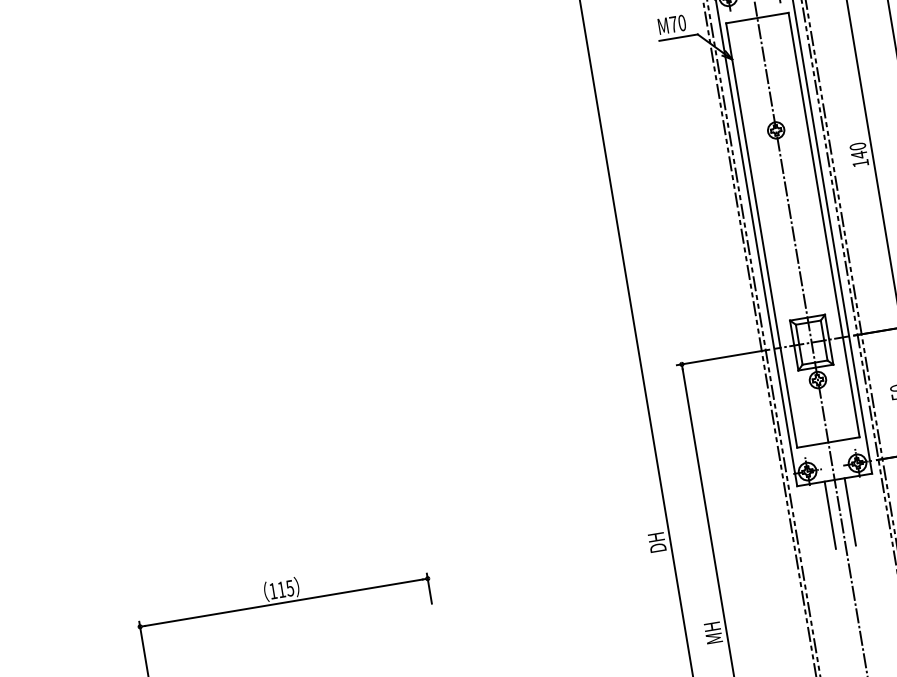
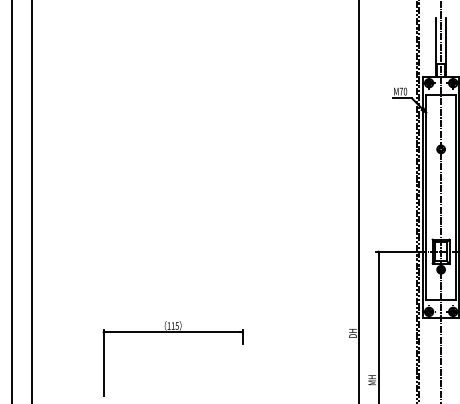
line: (849, 510) -> (445, 333), removed
line: (830, 513) -> (436, 333), removed

